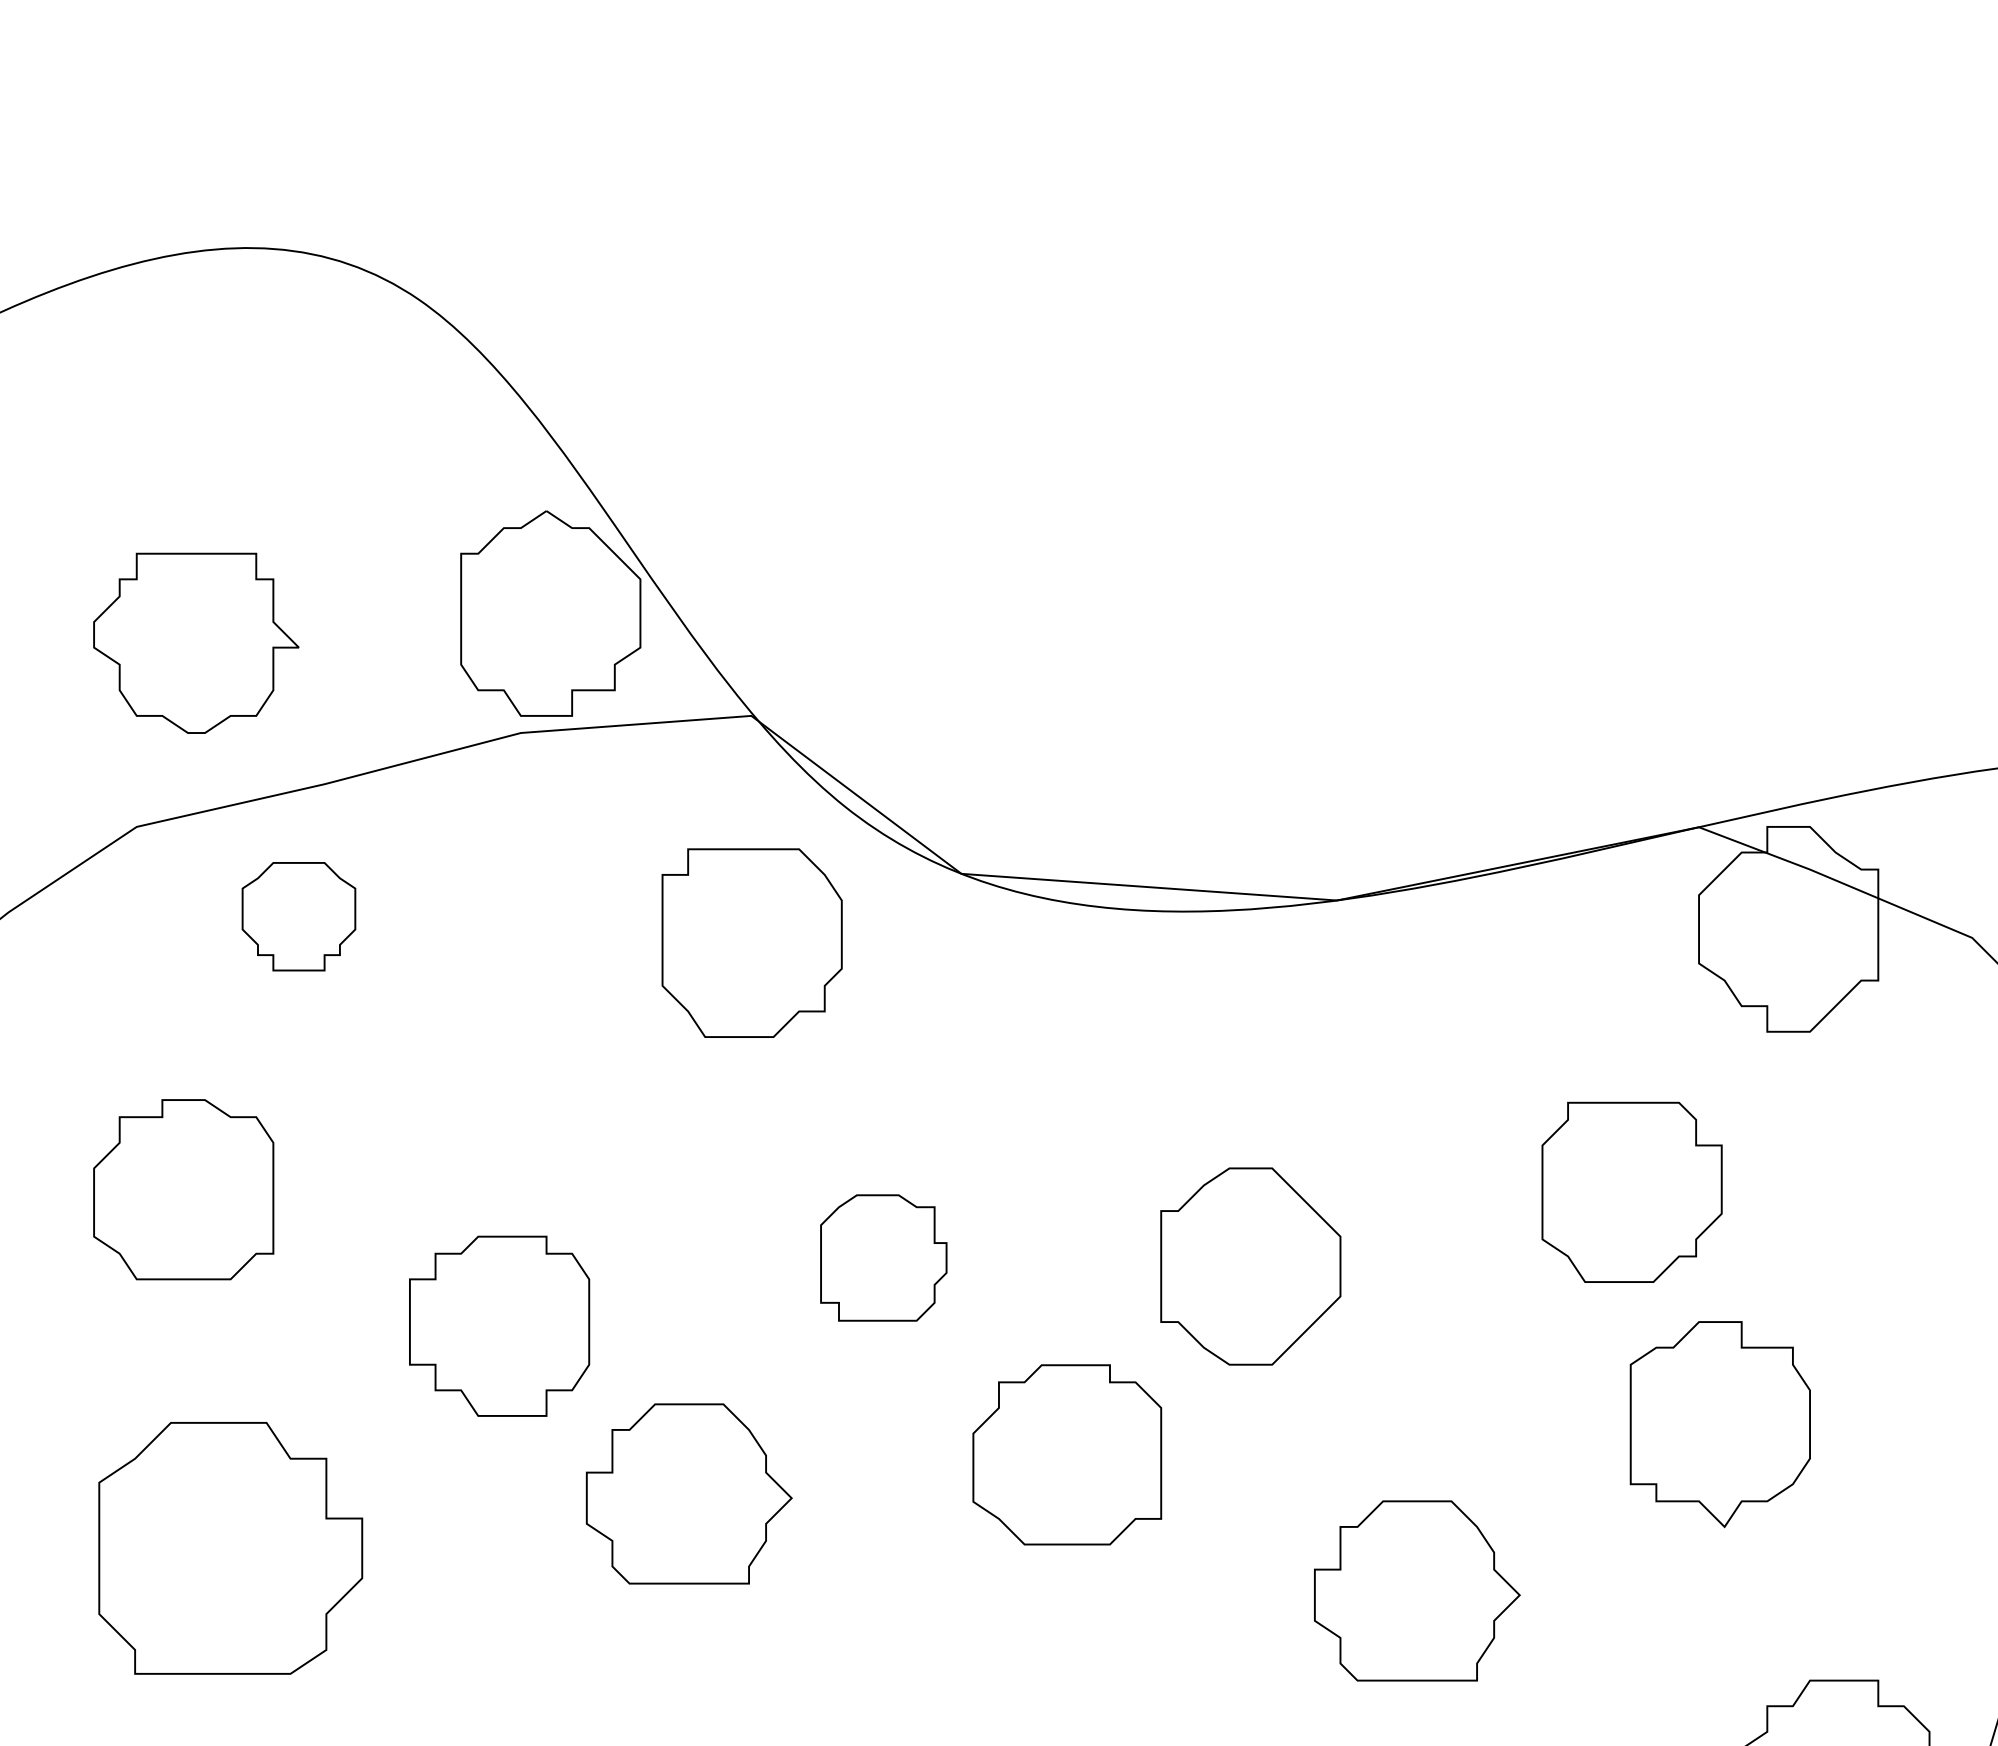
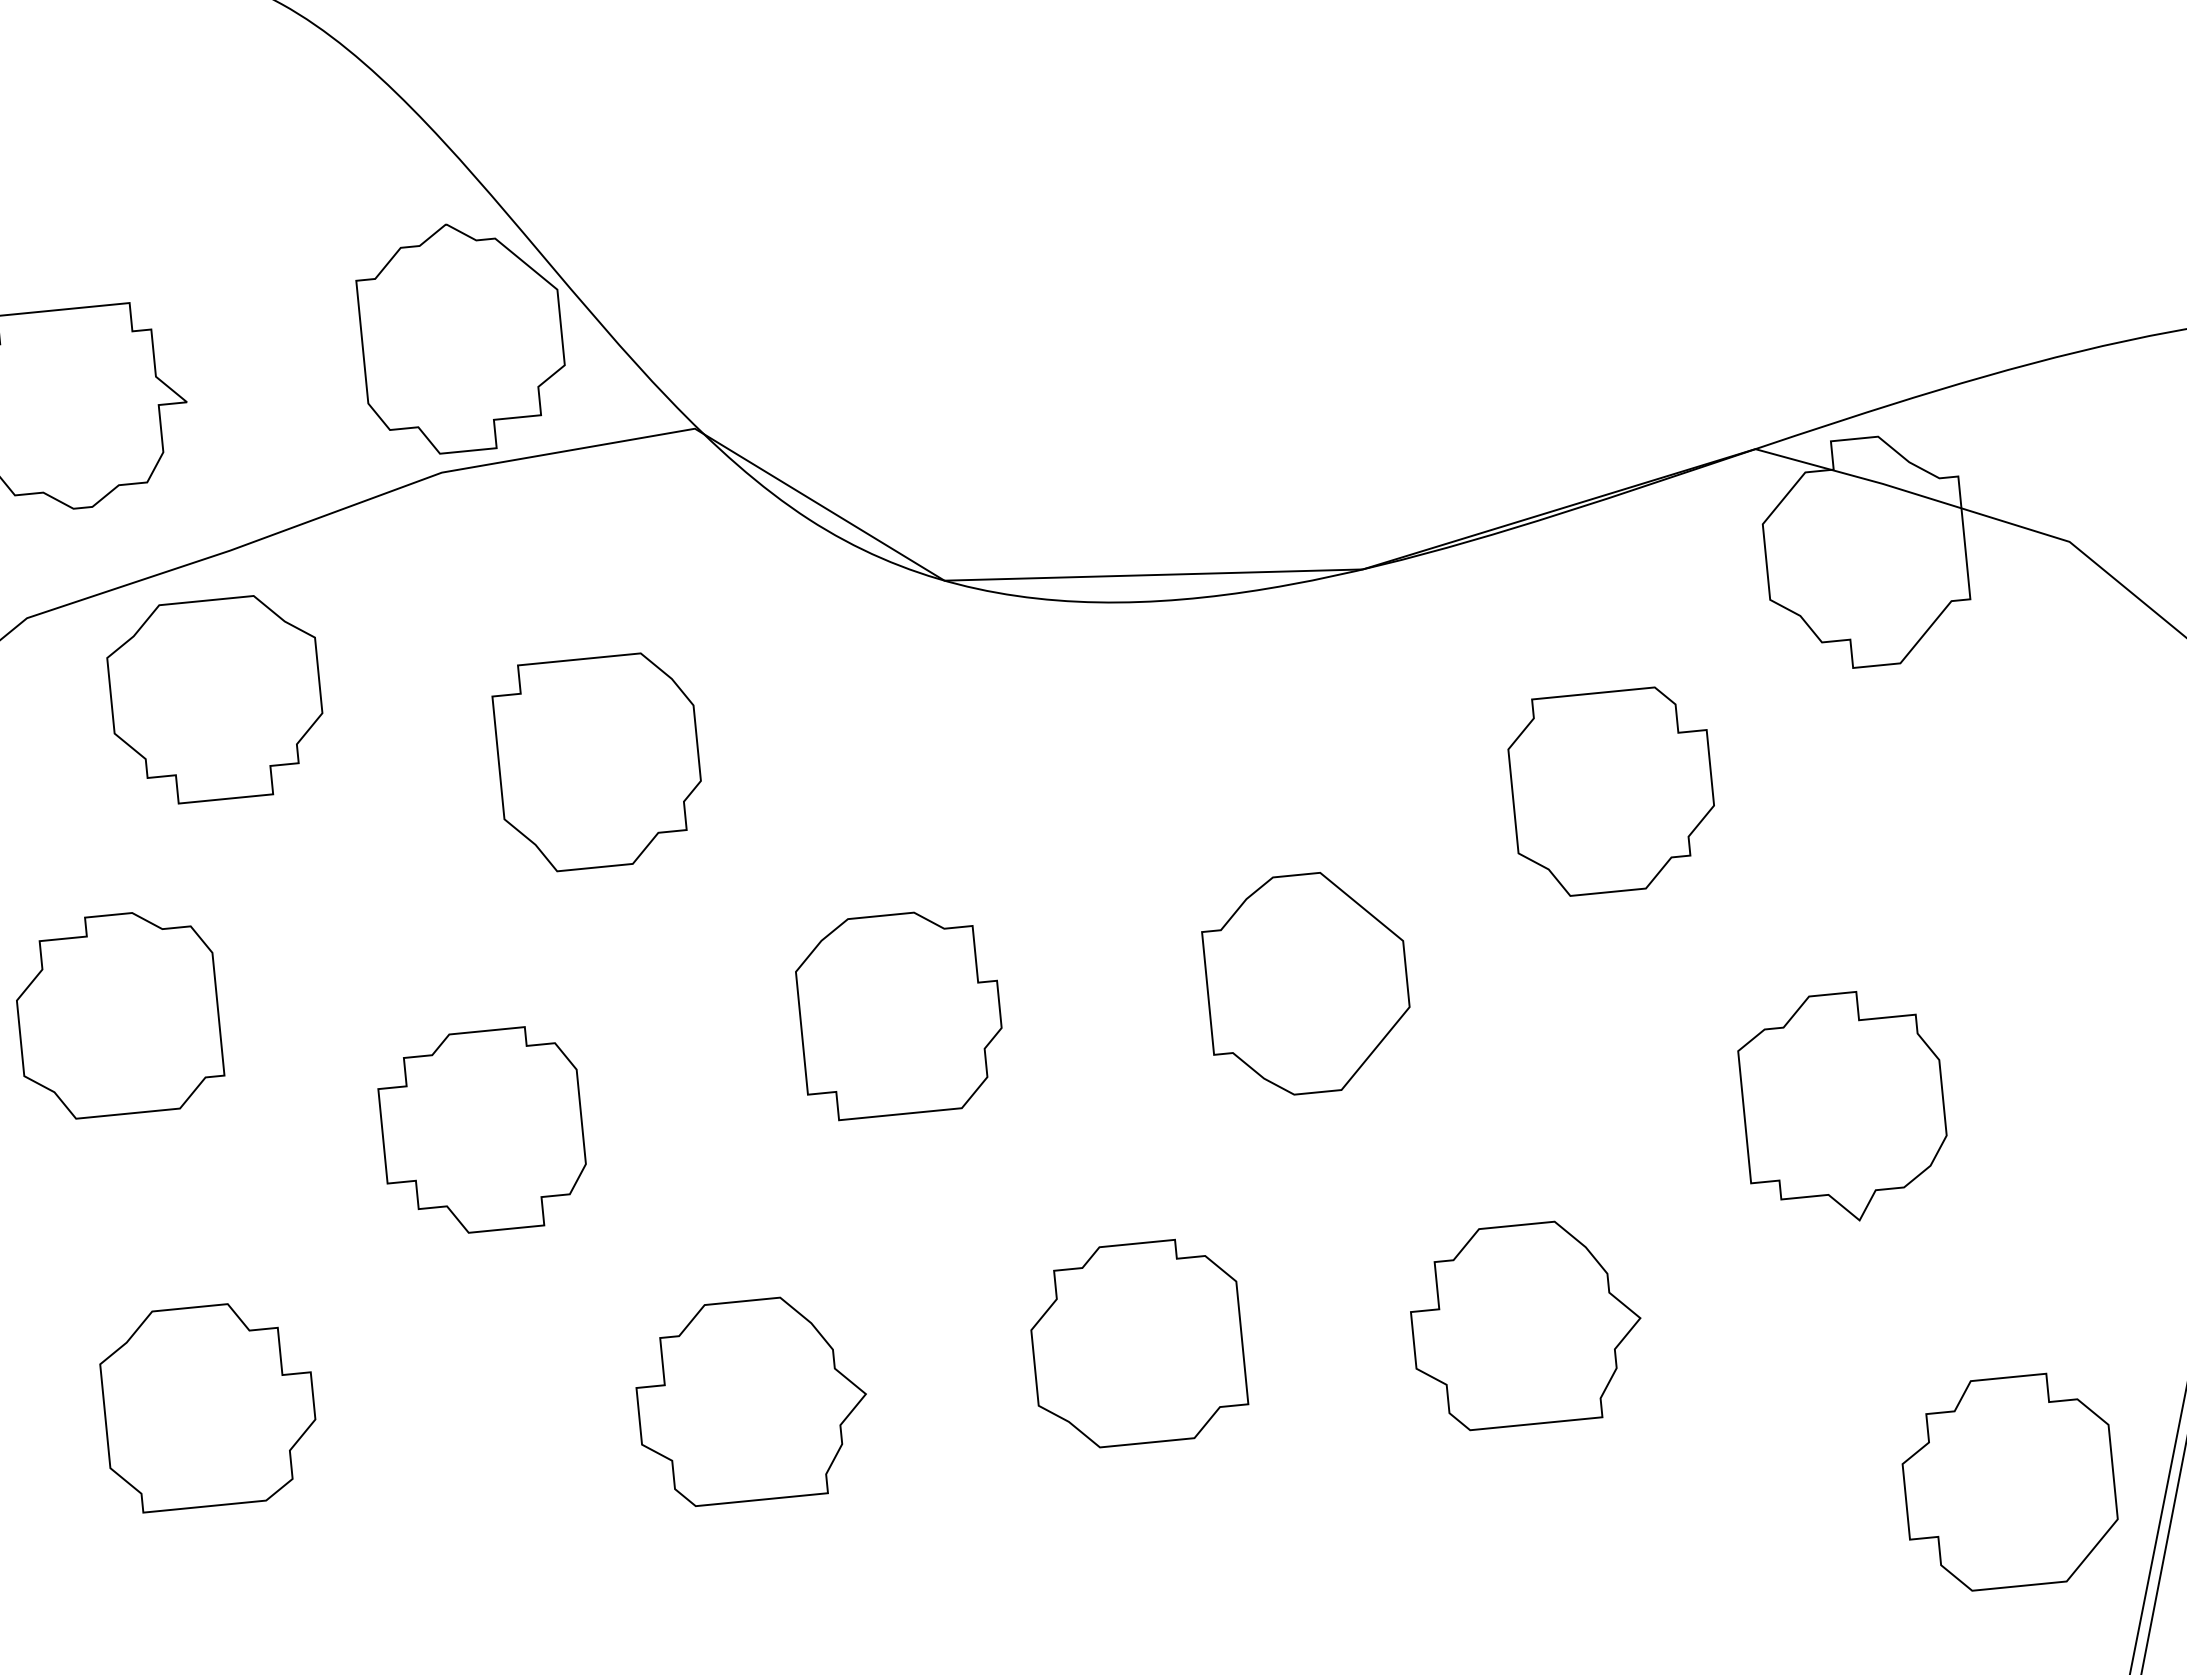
part: (298, 916) -> (215, 699), size x1.67
part: (751, 942) -> (598, 761), moved
part: (1631, 1191) -> (1611, 790), moved
part: (883, 1257) -> (899, 1013), size x1.43
part: (1067, 1454) -> (1137, 1343), moved
part: (688, 1493) -> (751, 1400), moved
part: (230, 1547) -> (208, 1405), size x0.71

